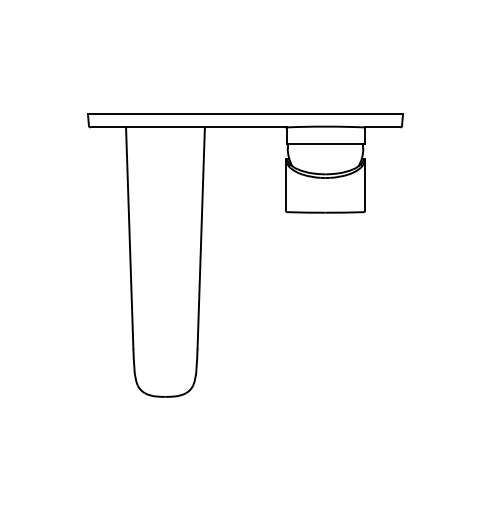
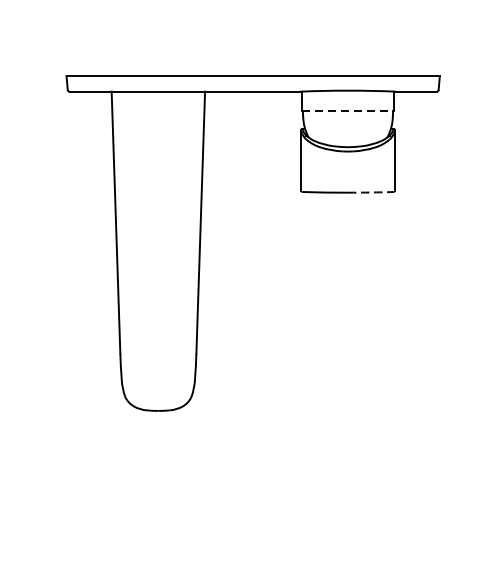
line: (325, 144) -> (347, 111), solid -> dashed
arc: (344, 212) -> (370, 192), solid -> dashed

